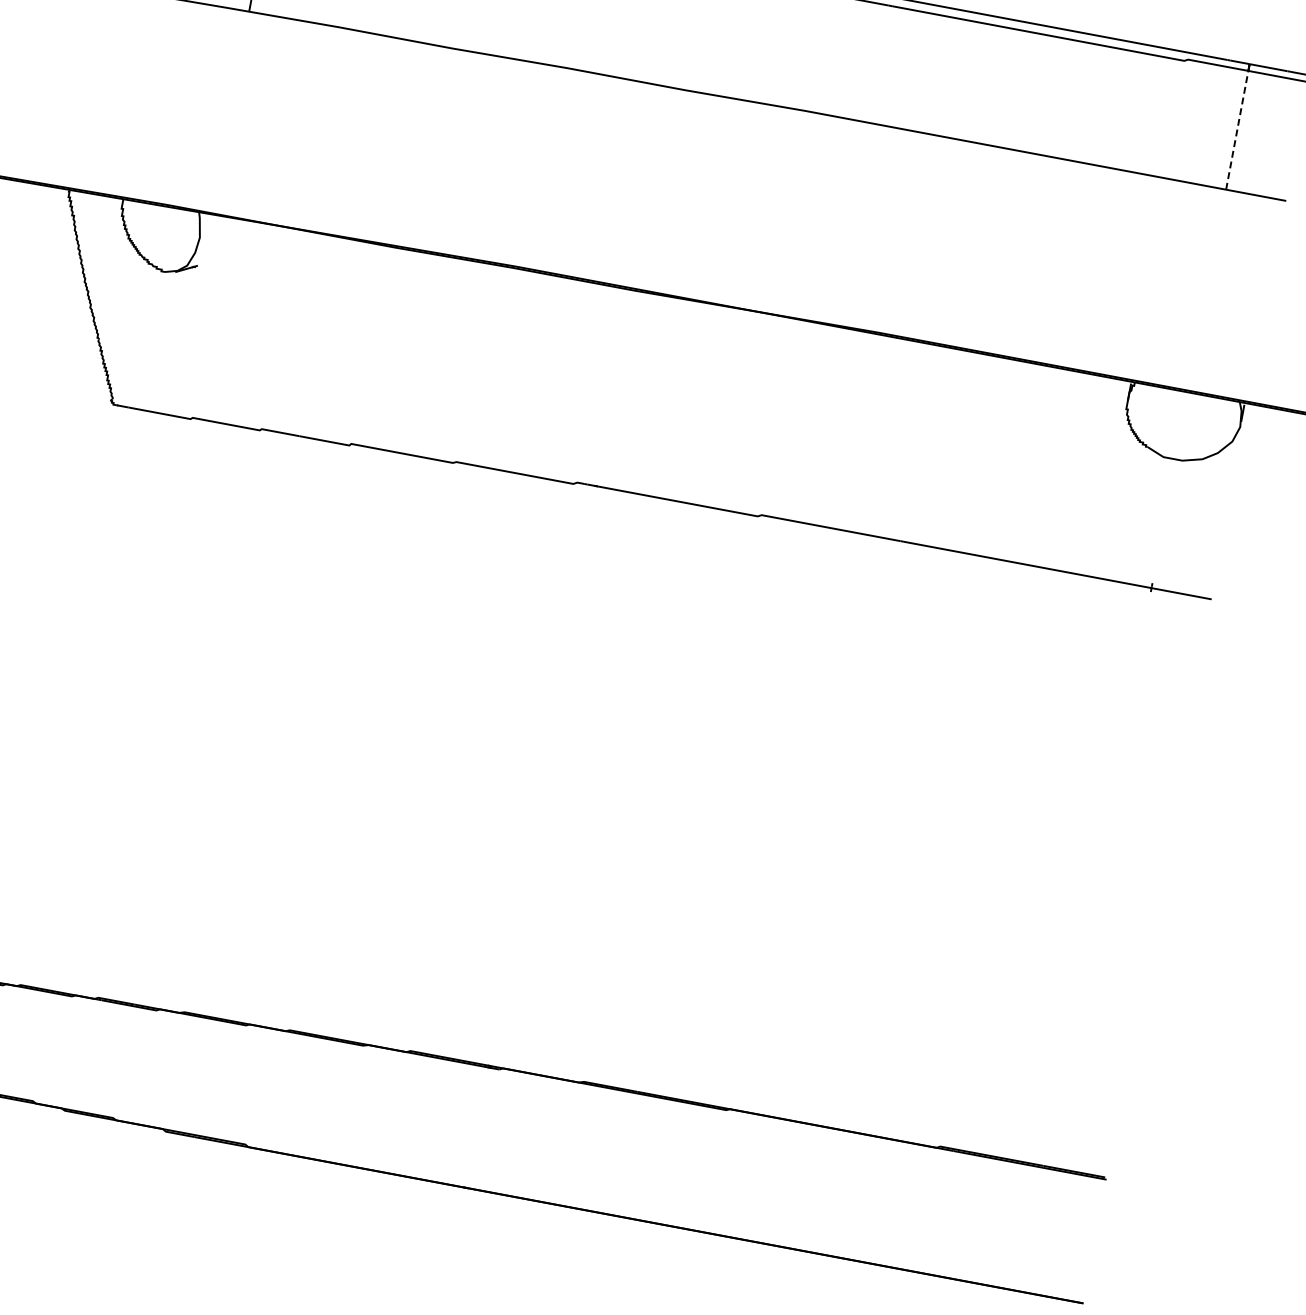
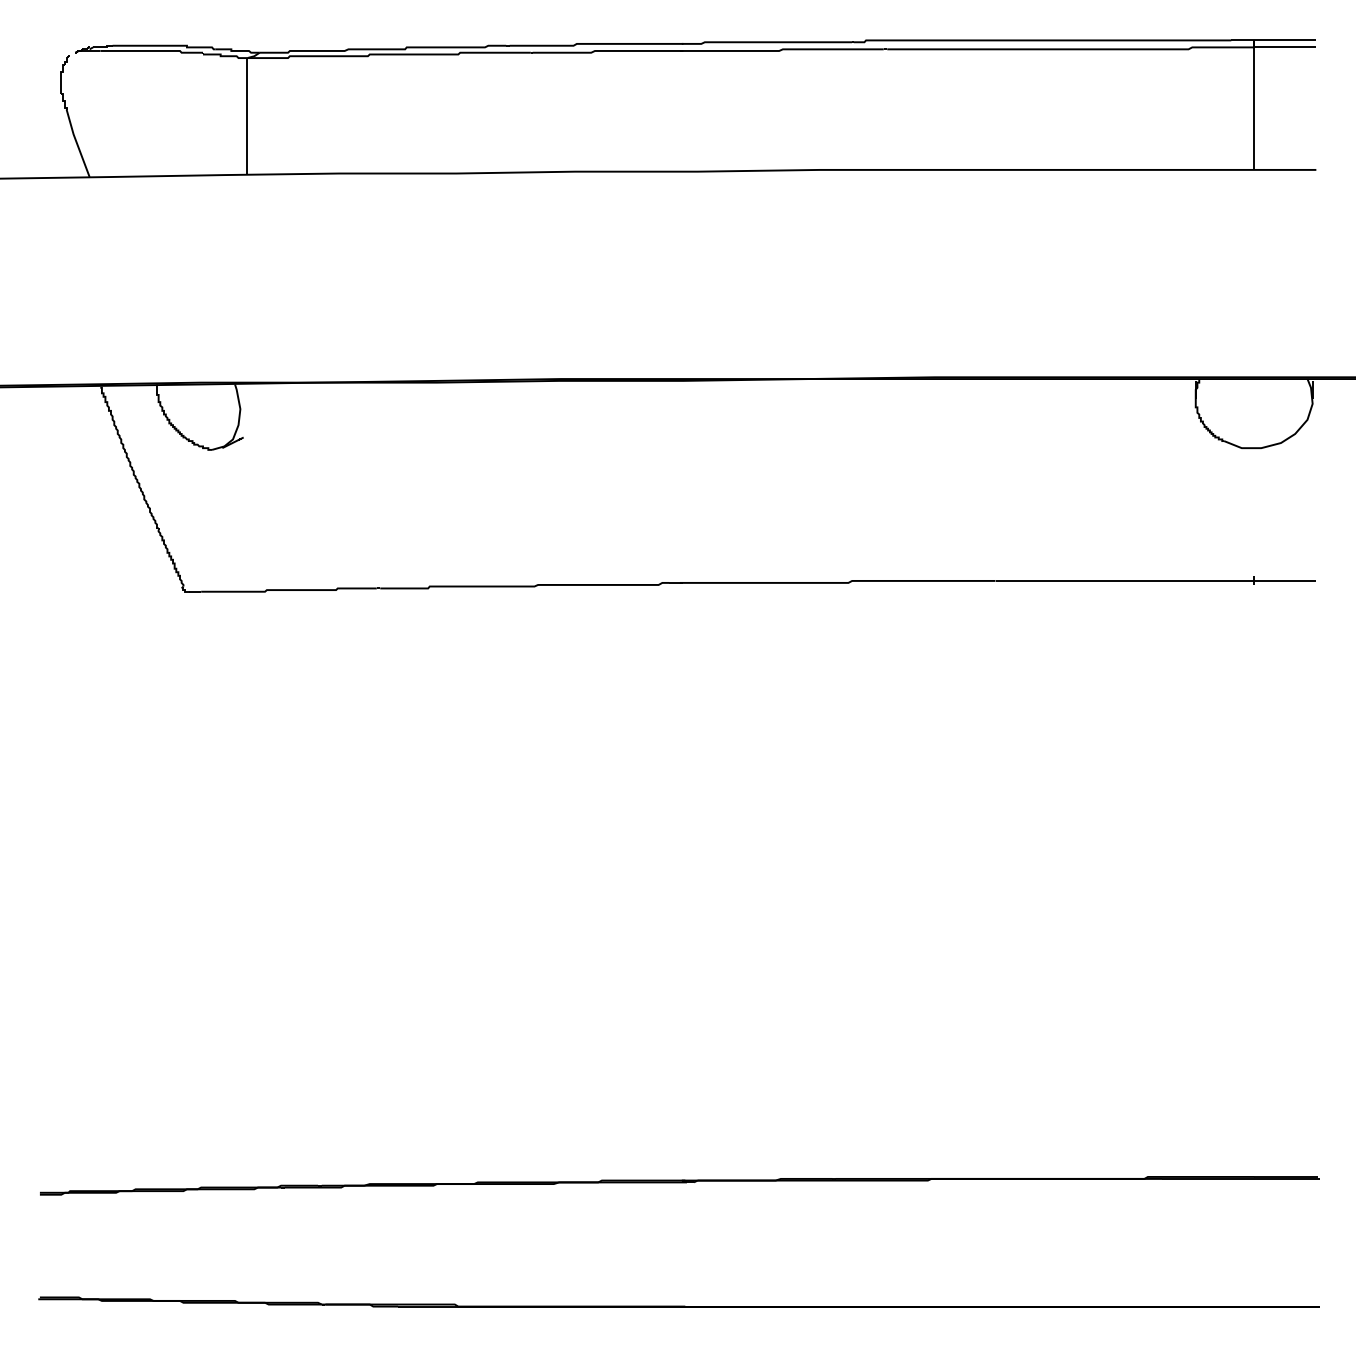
line: (1237, 130) -> (1254, 108), dashed -> solid

